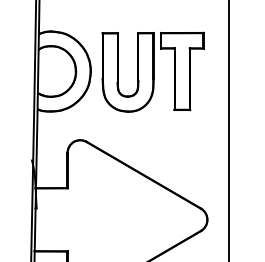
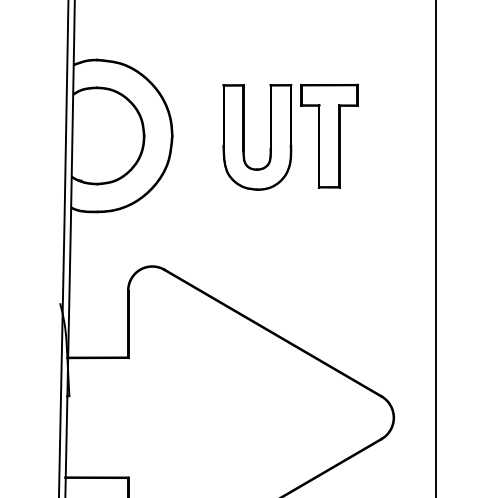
part: (152, 71) -> (289, 135), size x0.7

